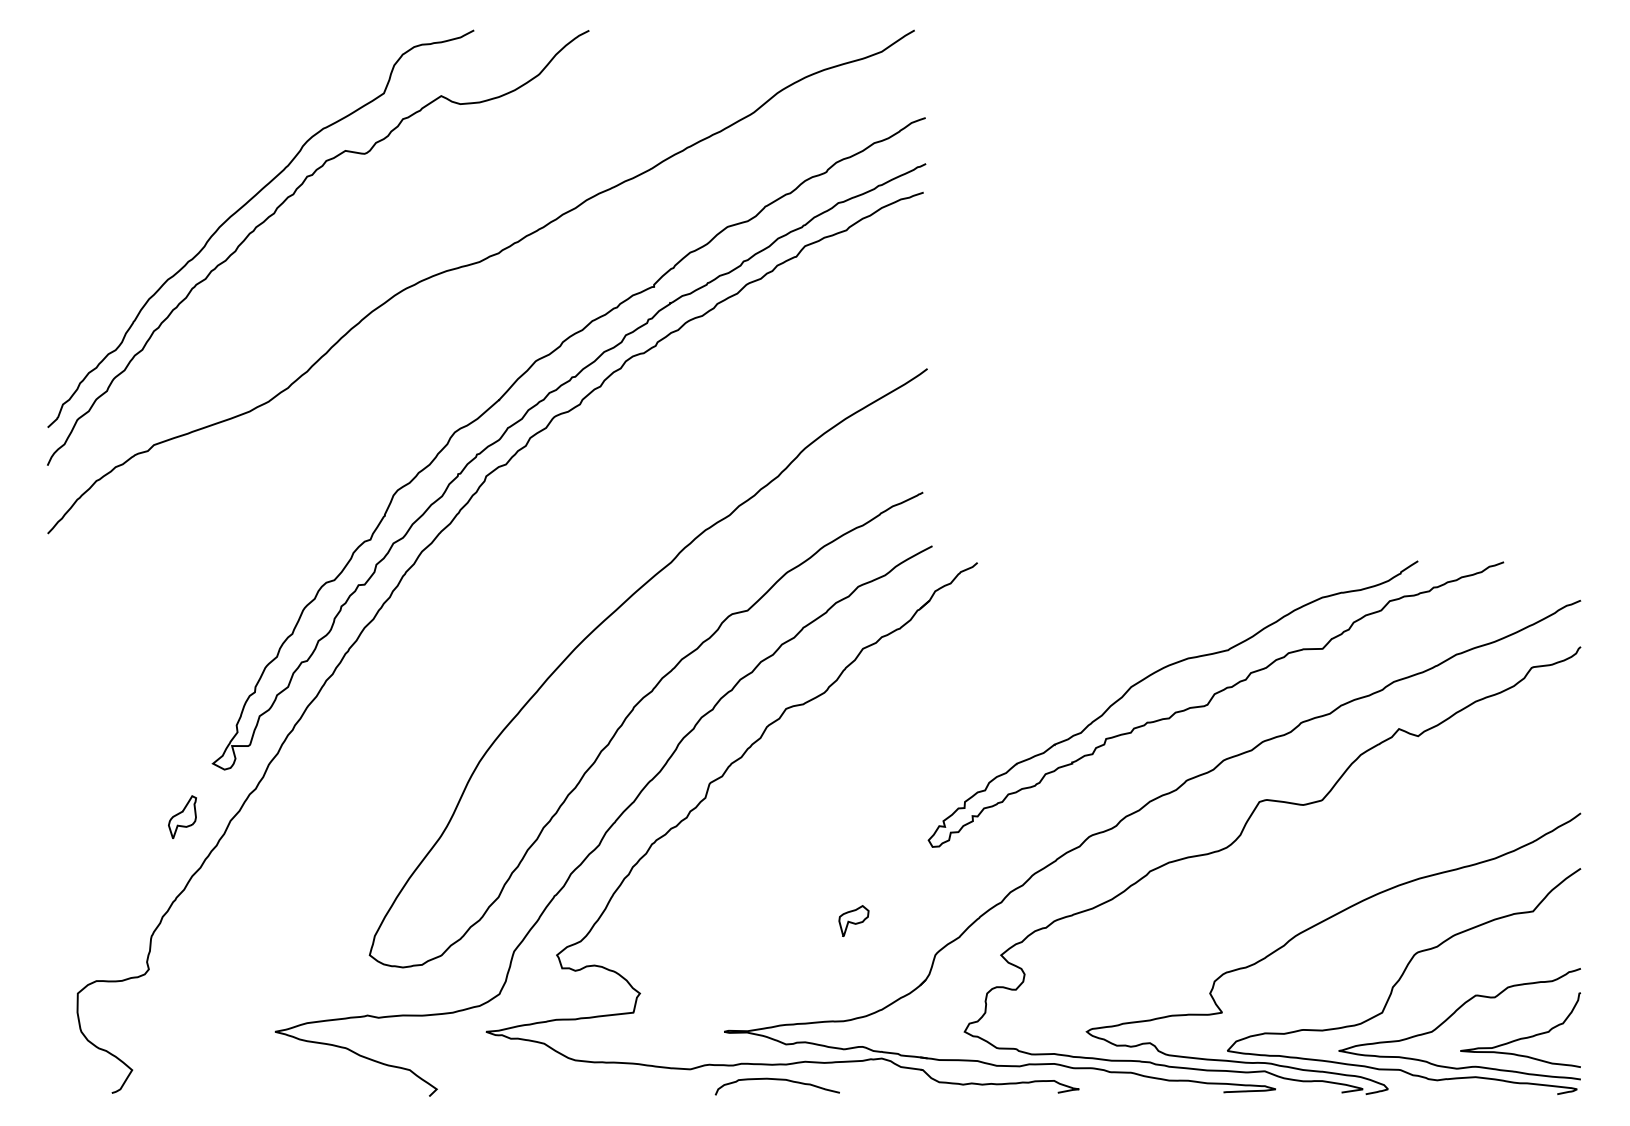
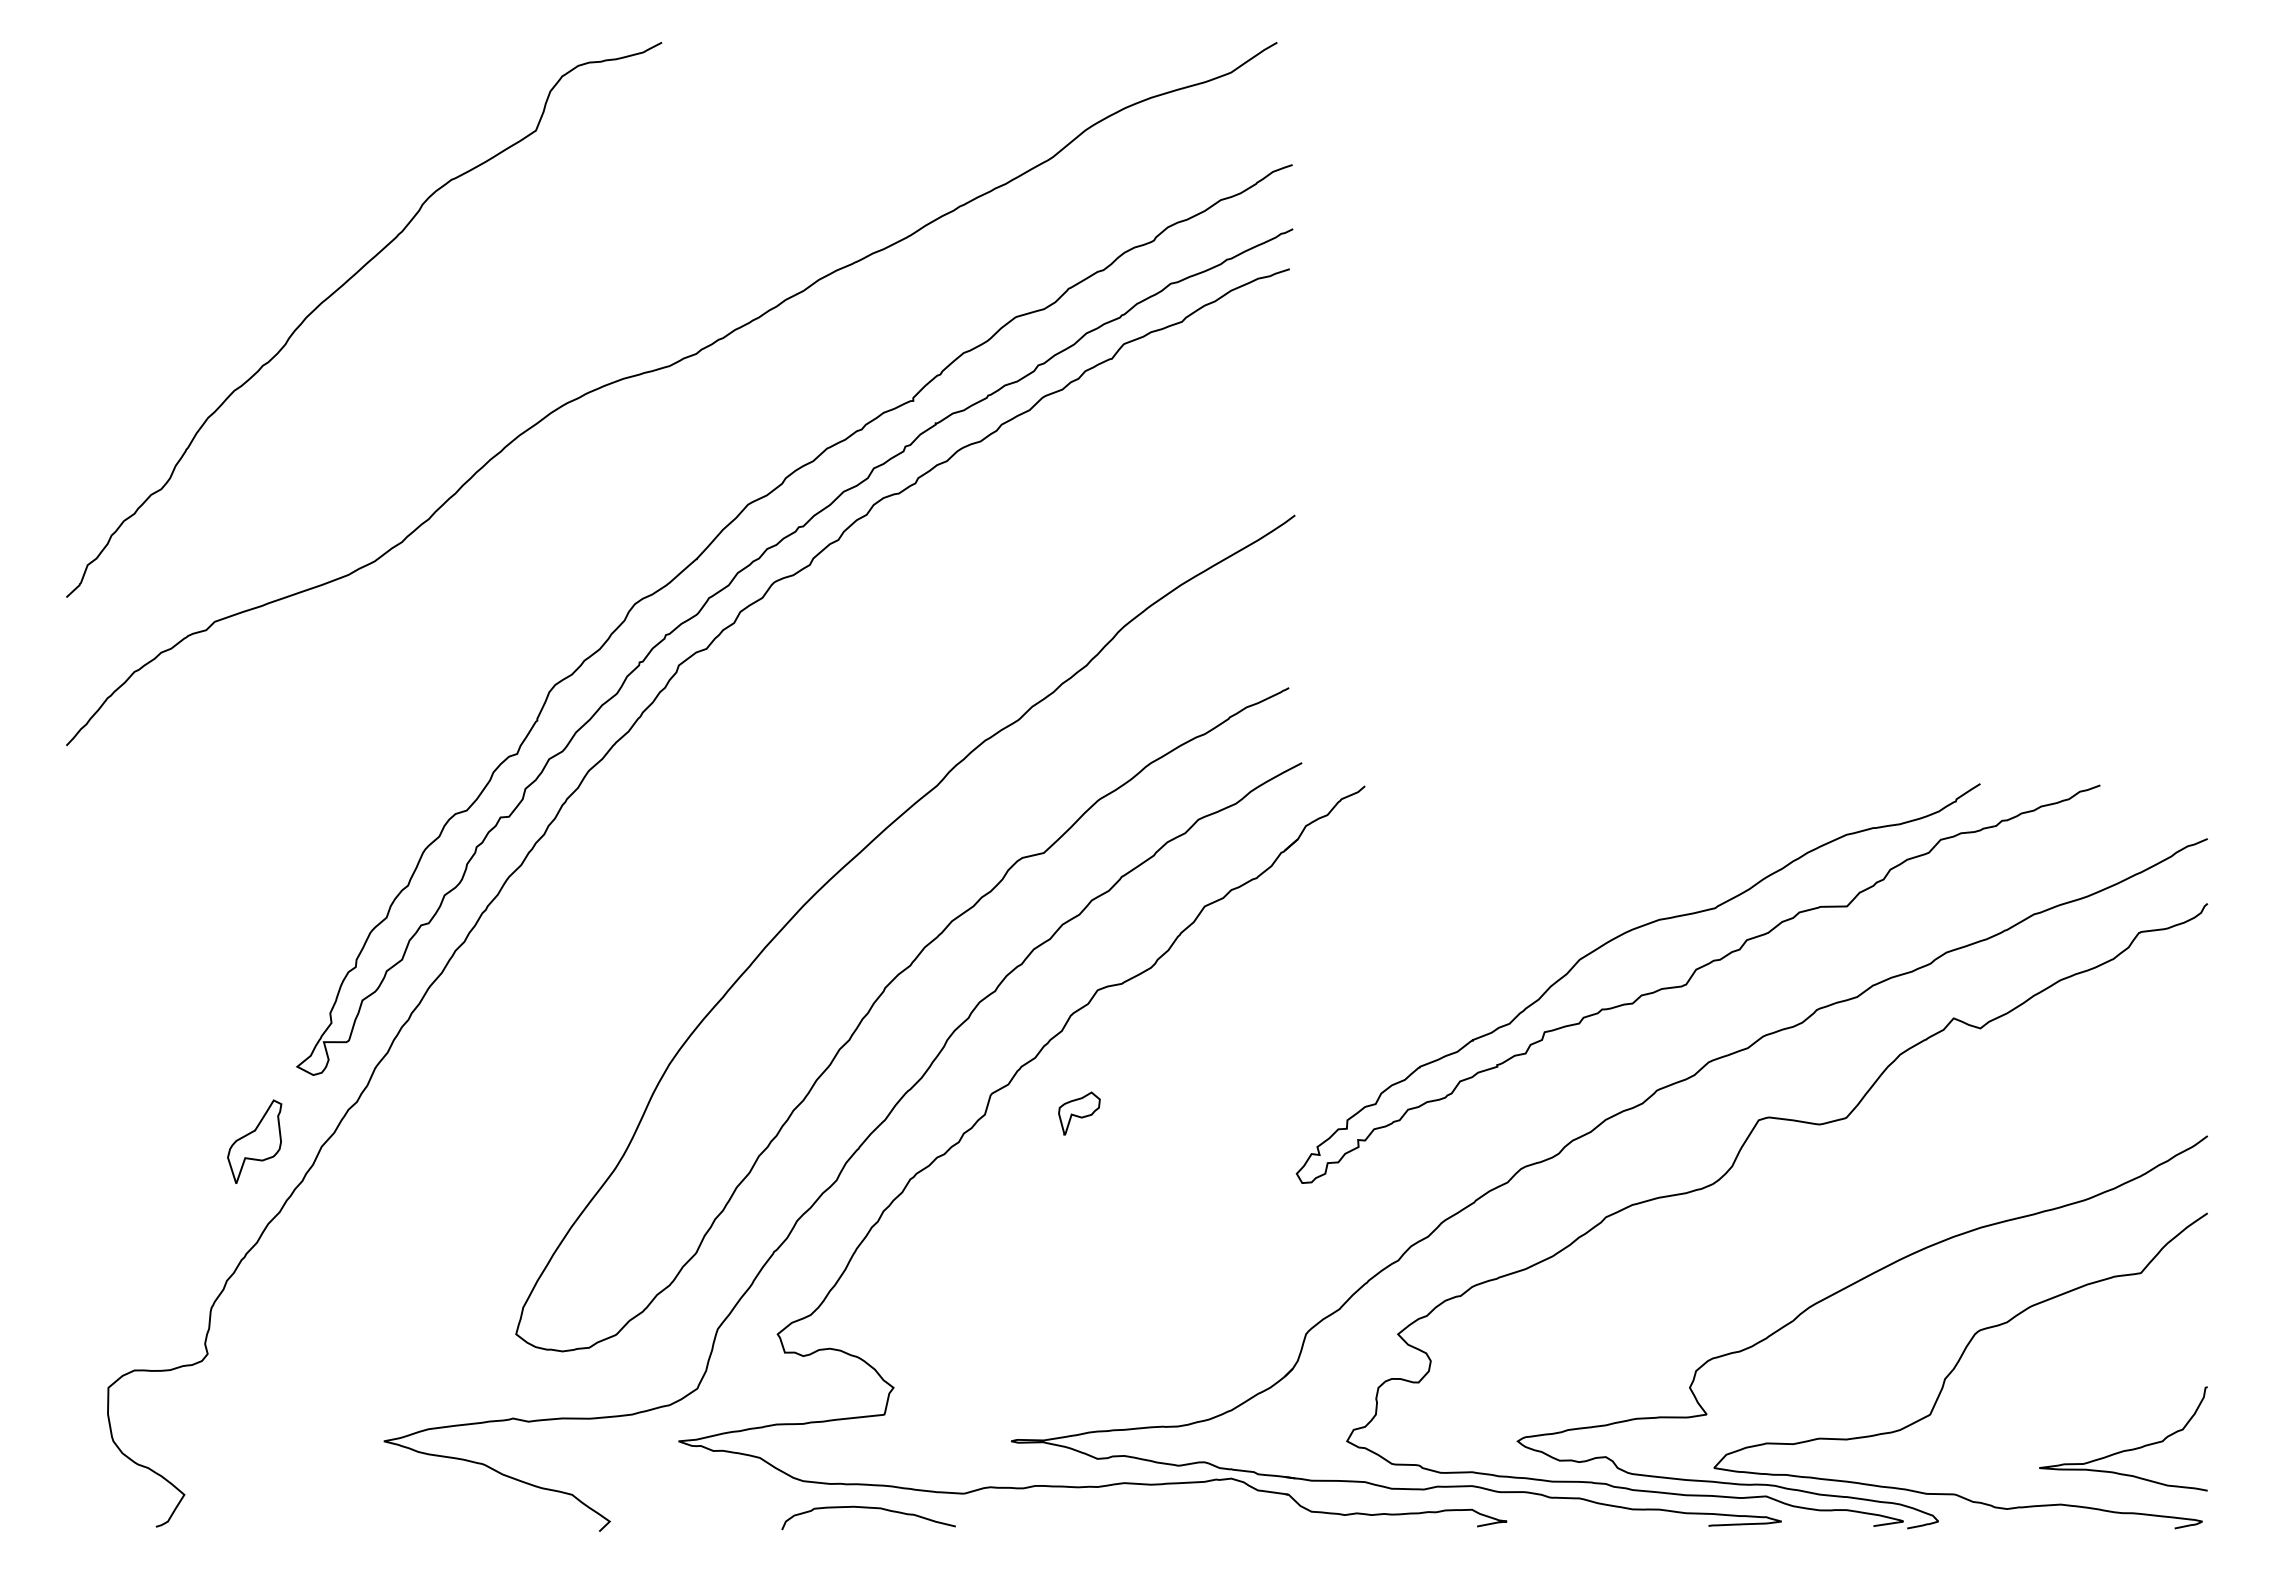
curve: (275, 212) -> (384, 297), removed
part: (182, 817) -> (254, 1141), size x1.4
part: (854, 921) -> (1079, 1113), moved
curve: (1451, 1016) -> (2027, 1419), removed
curve: (777, 1079) -> (868, 1508), moved

